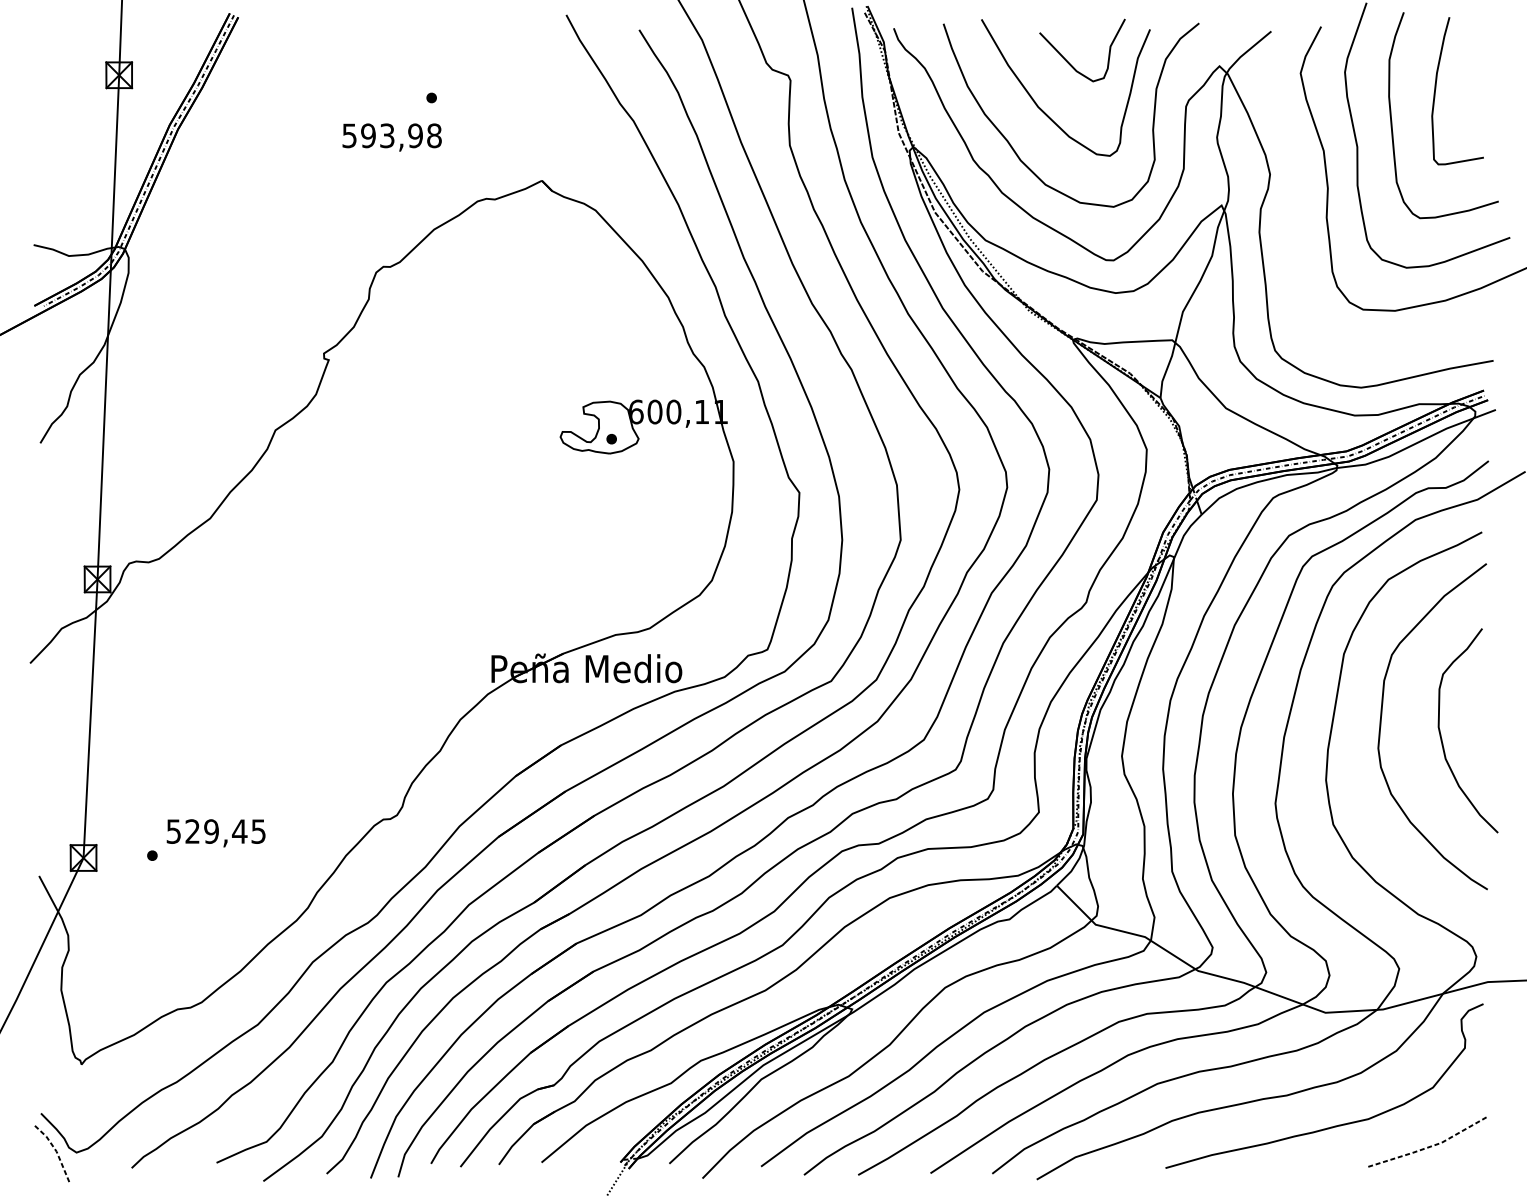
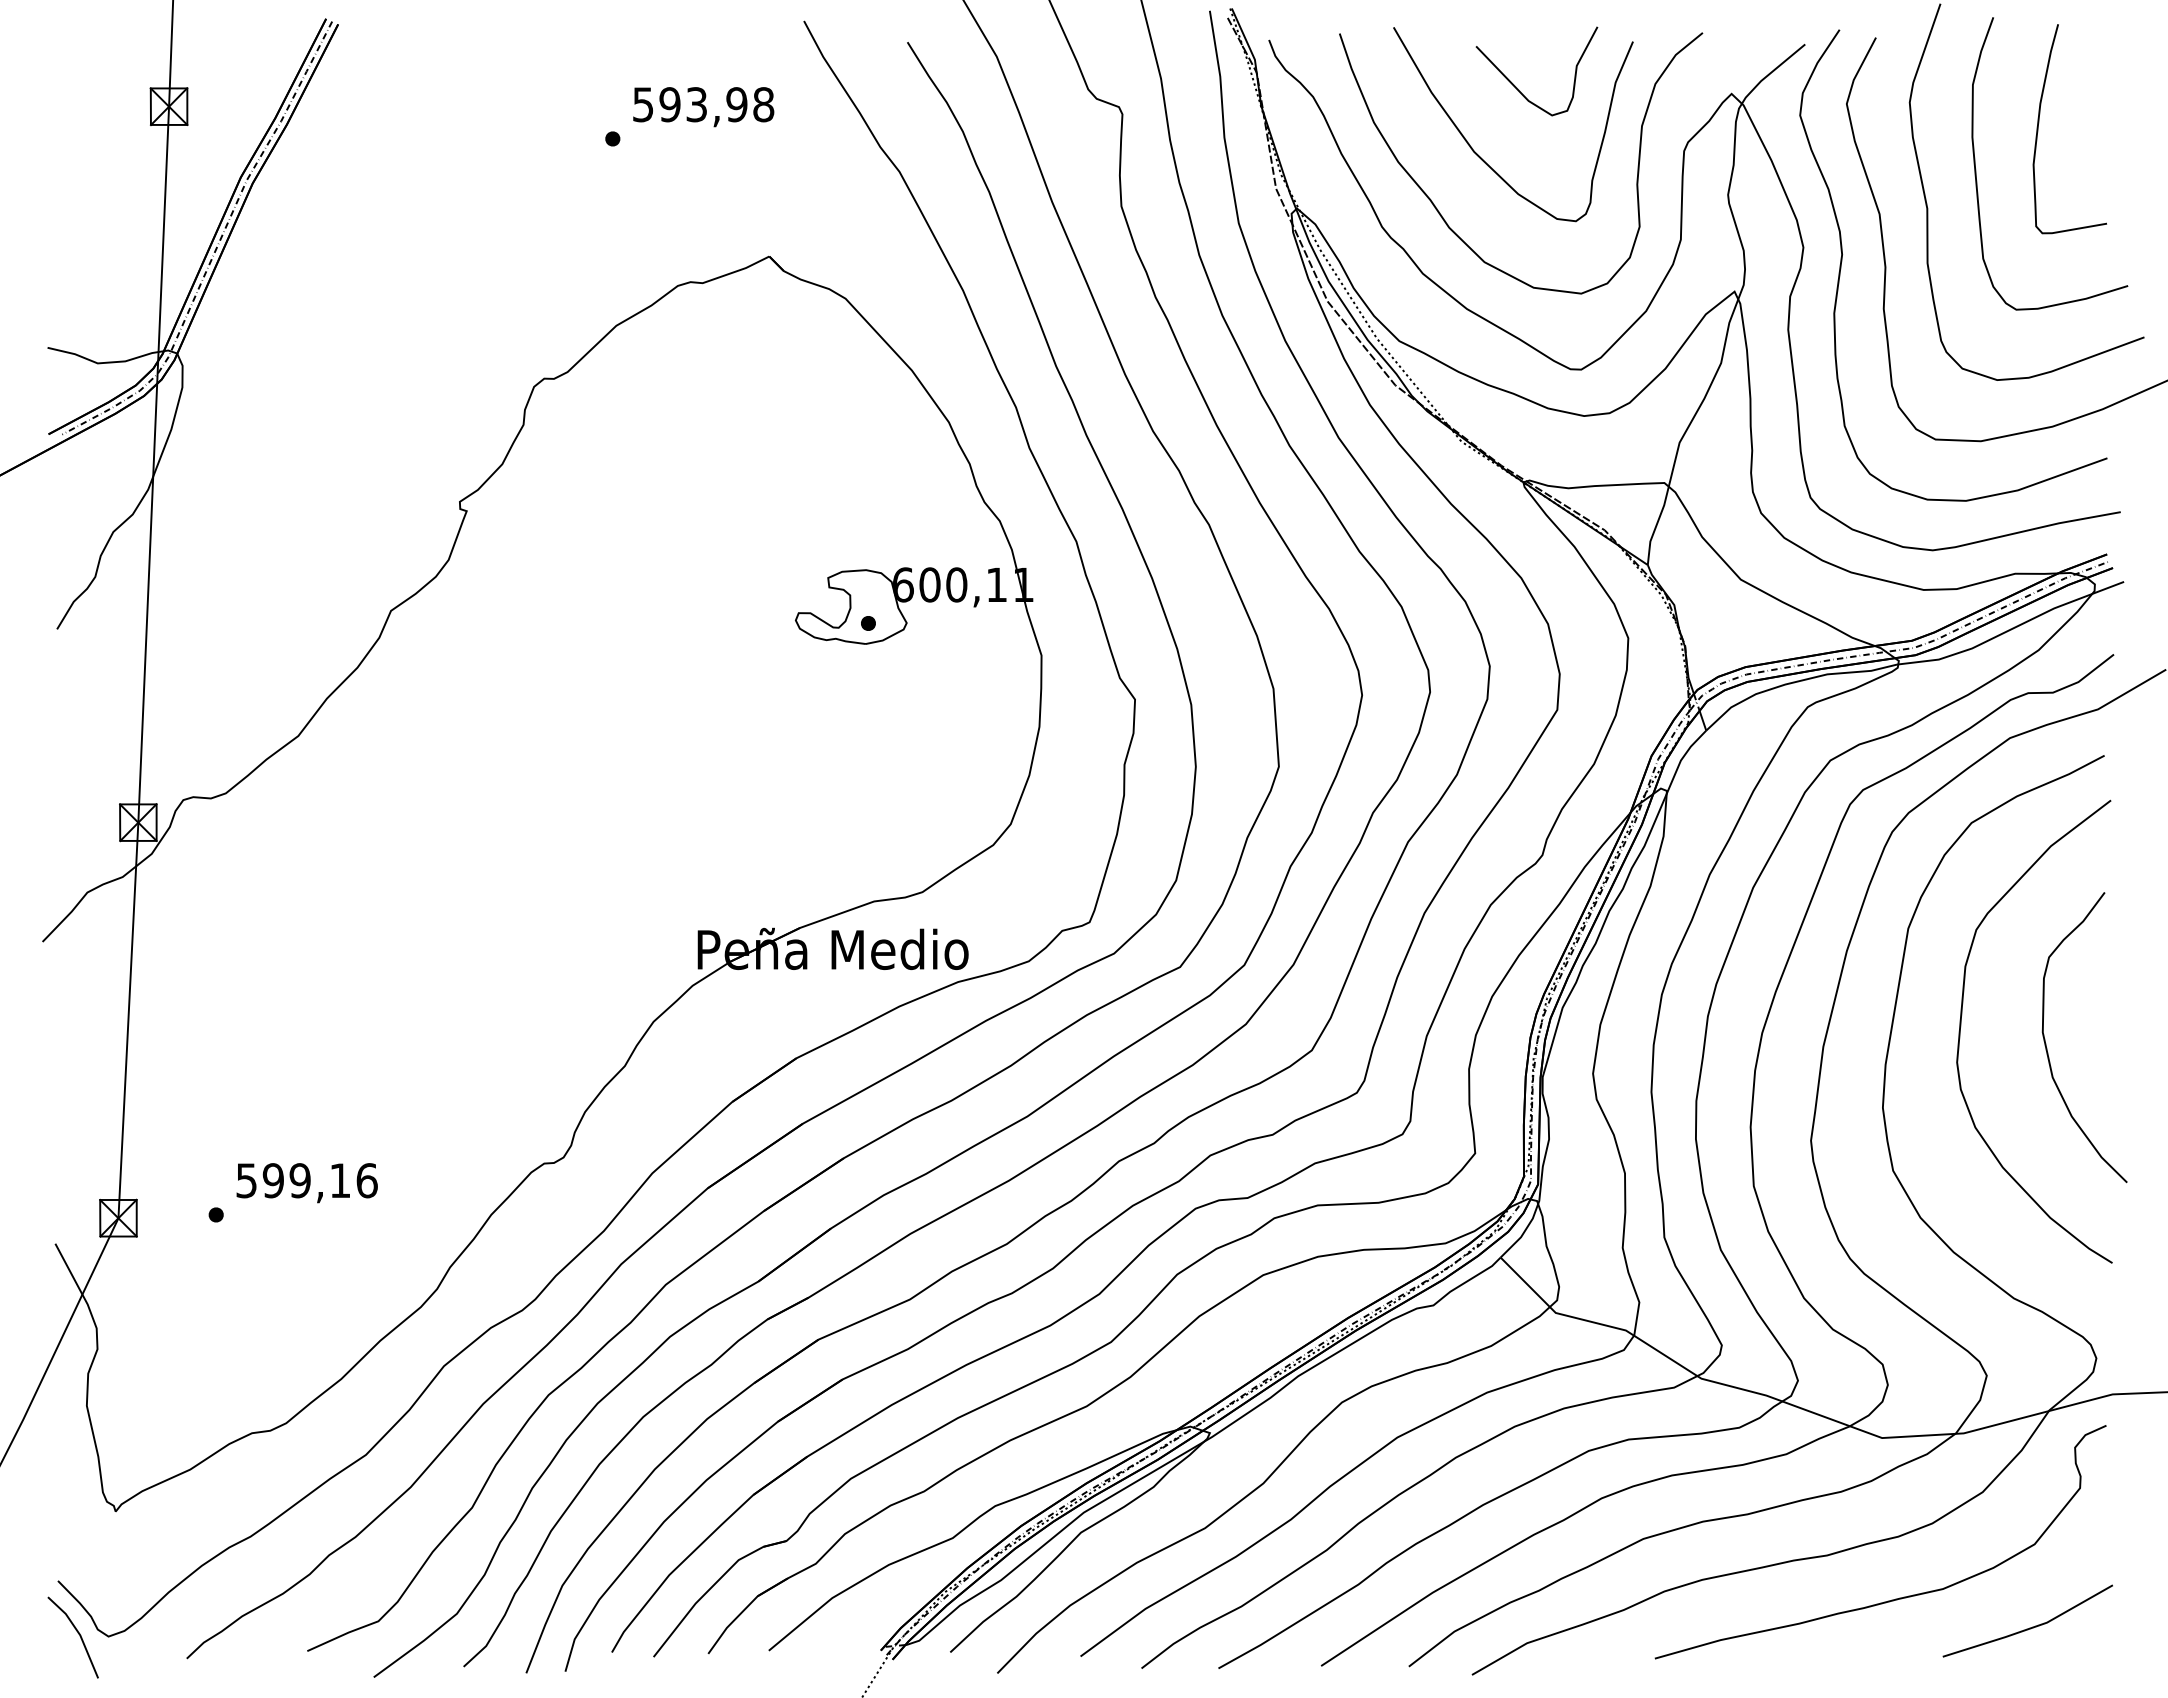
text: (392, 137) -> (703, 107), moved
curve: (1297, 184) -> (1842, 261), added
text: (225, 831) -> (319, 1180), 529,45 -> 599,16
line: (1430, 1146) -> (2031, 1628), dashed -> solid
line: (56, 1150) -> (79, 1633), dashed -> solid

